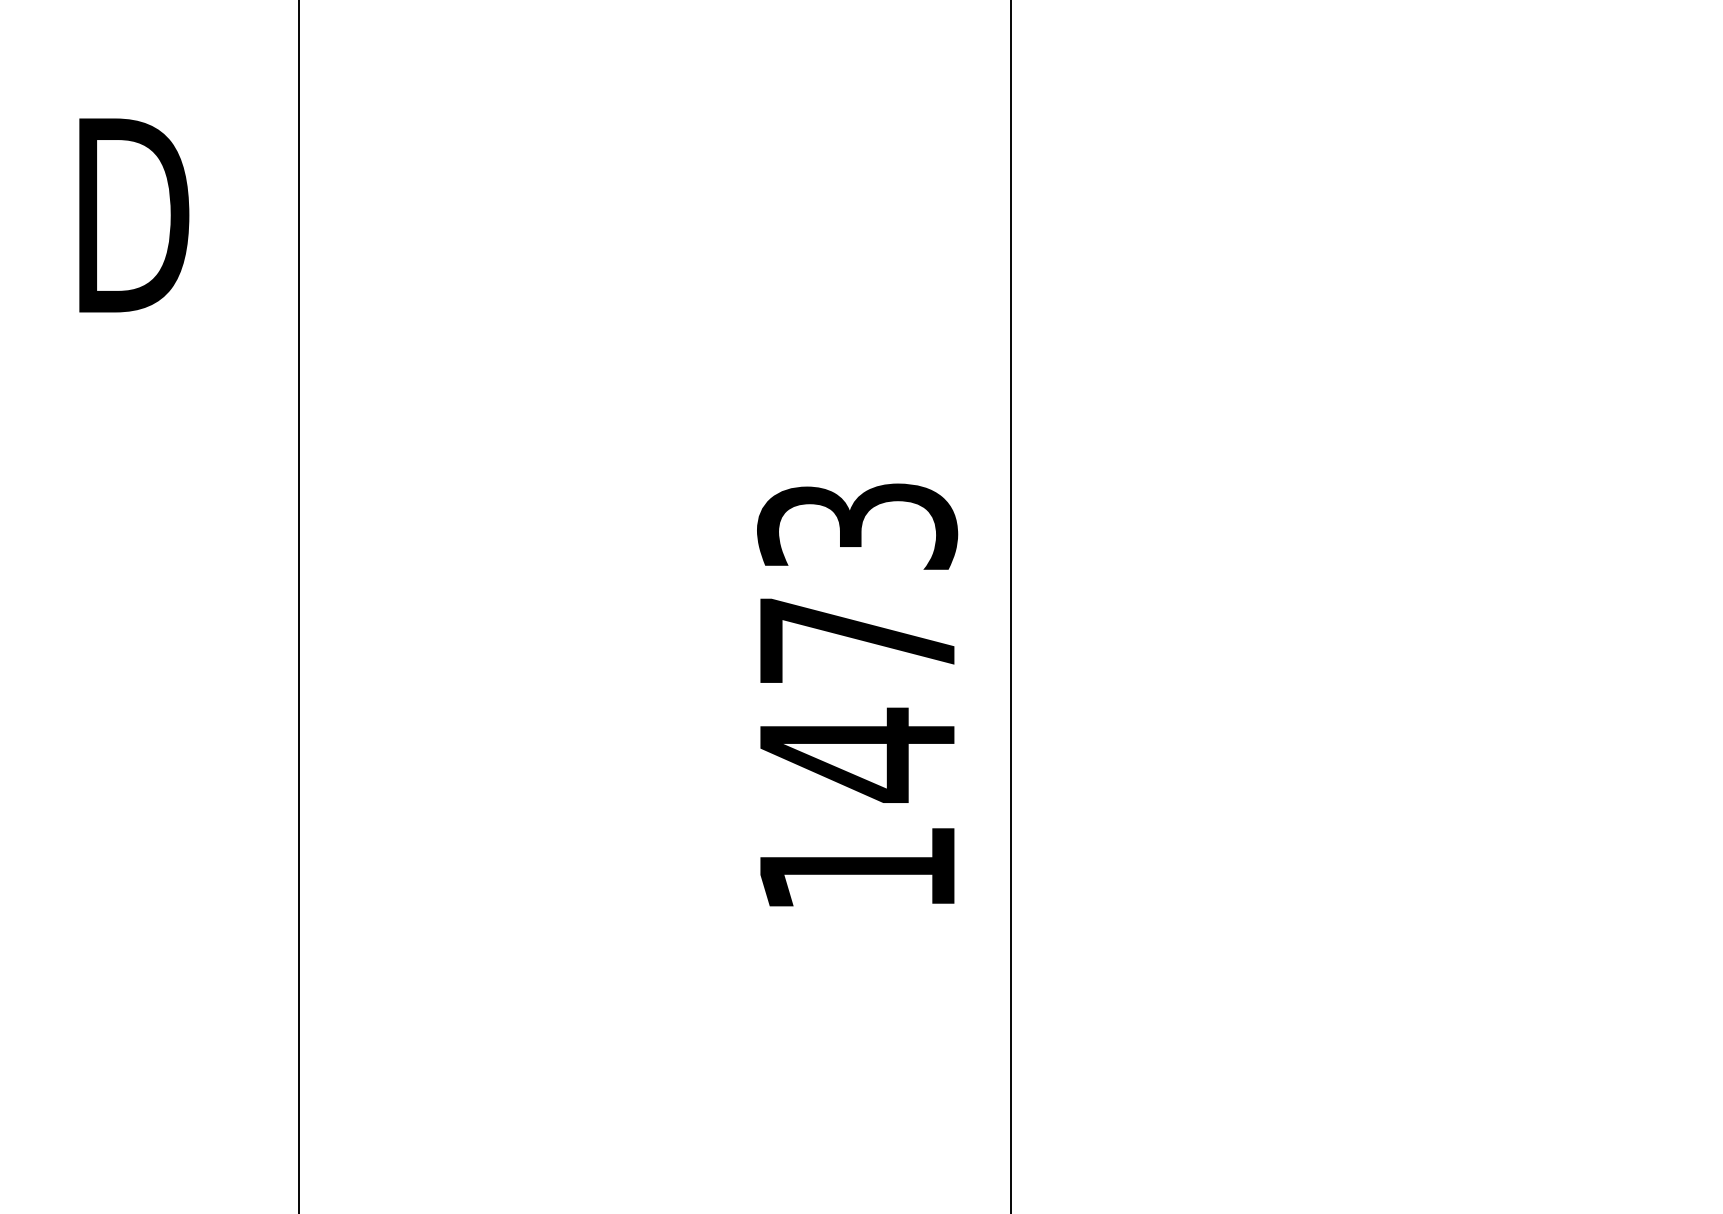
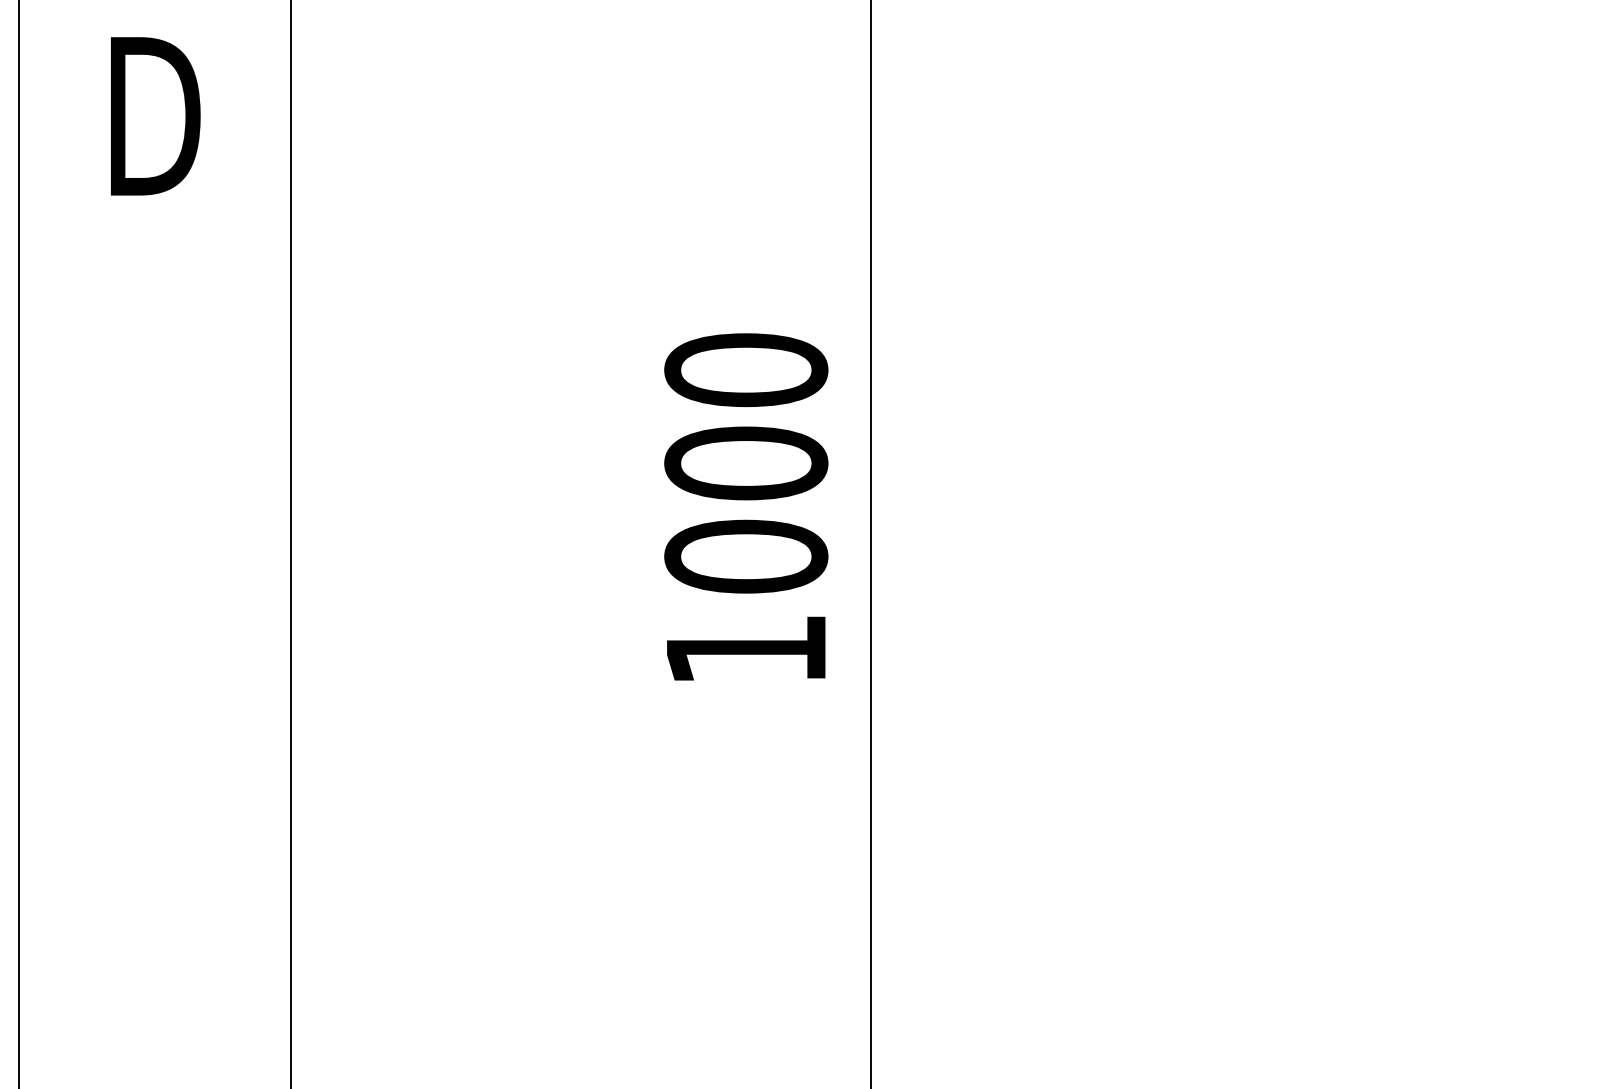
text: (857, 641) -> (746, 464), 1473 -> 1000

